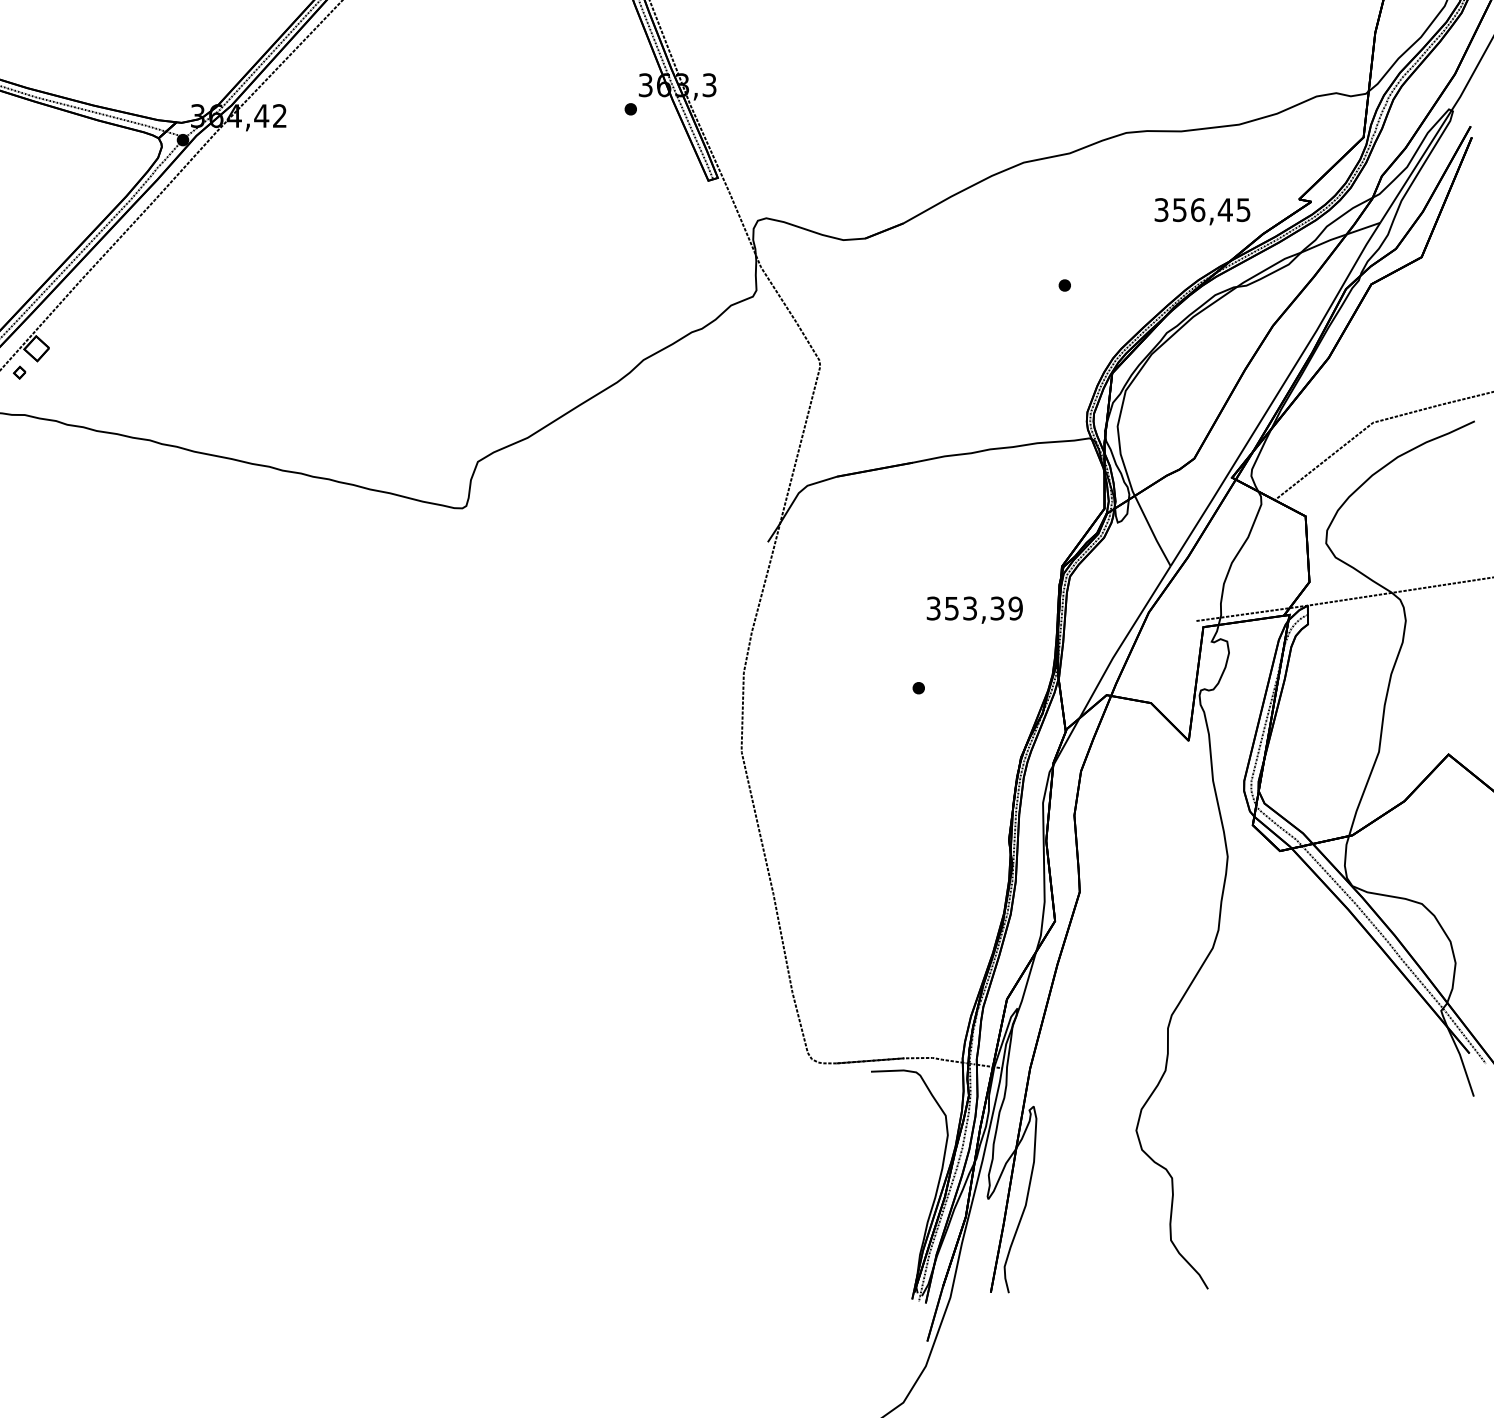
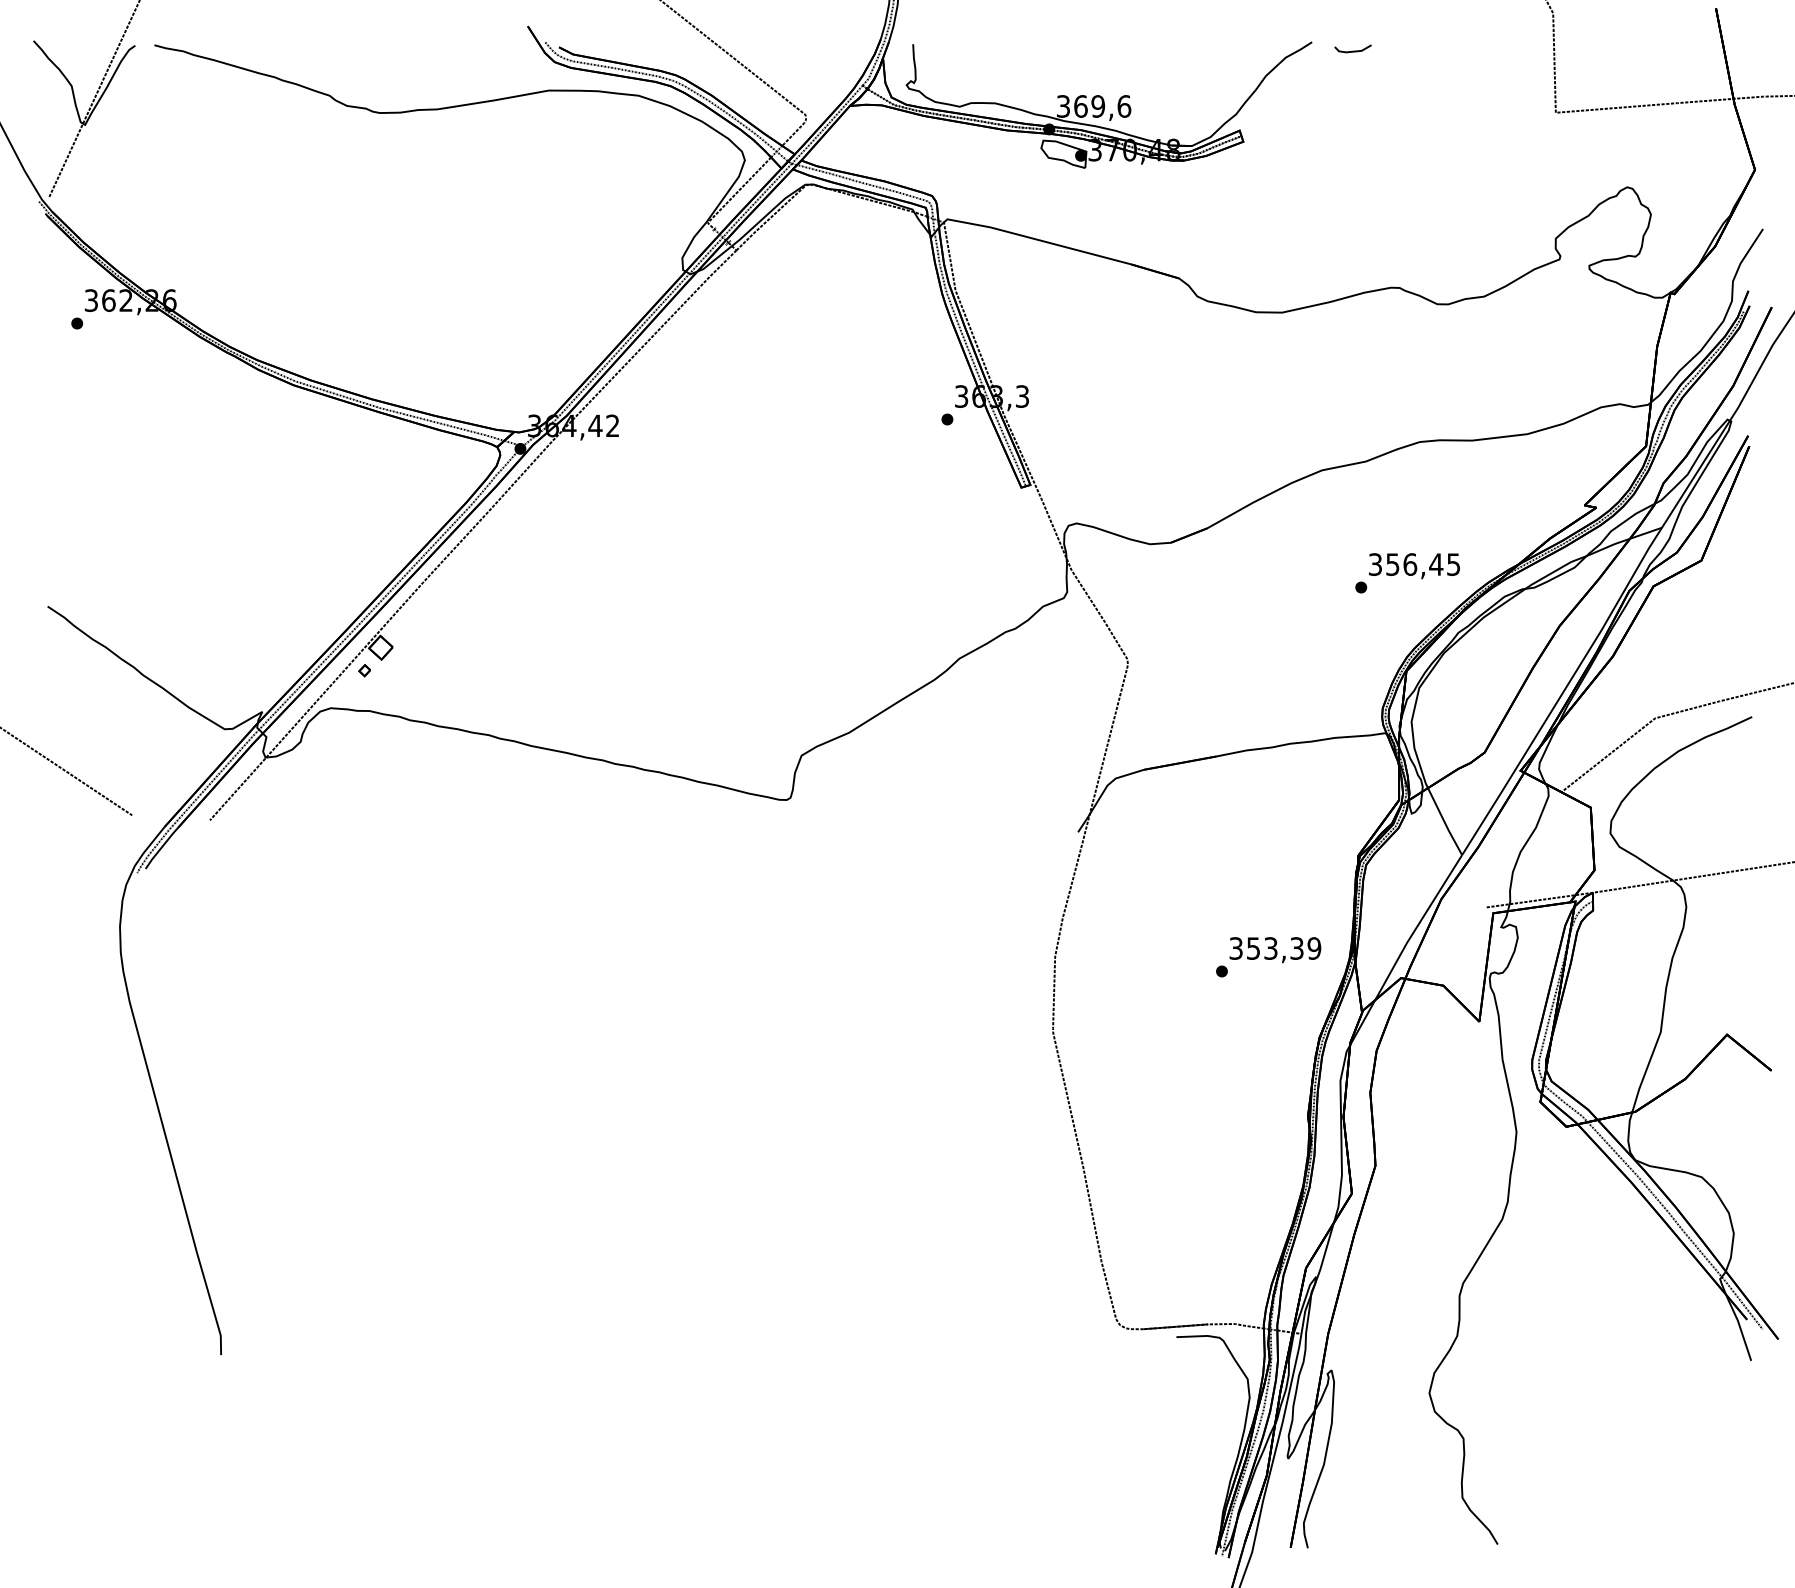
text: (1202, 212) -> (1414, 566), moved
text: (974, 610) -> (1275, 950), moved

